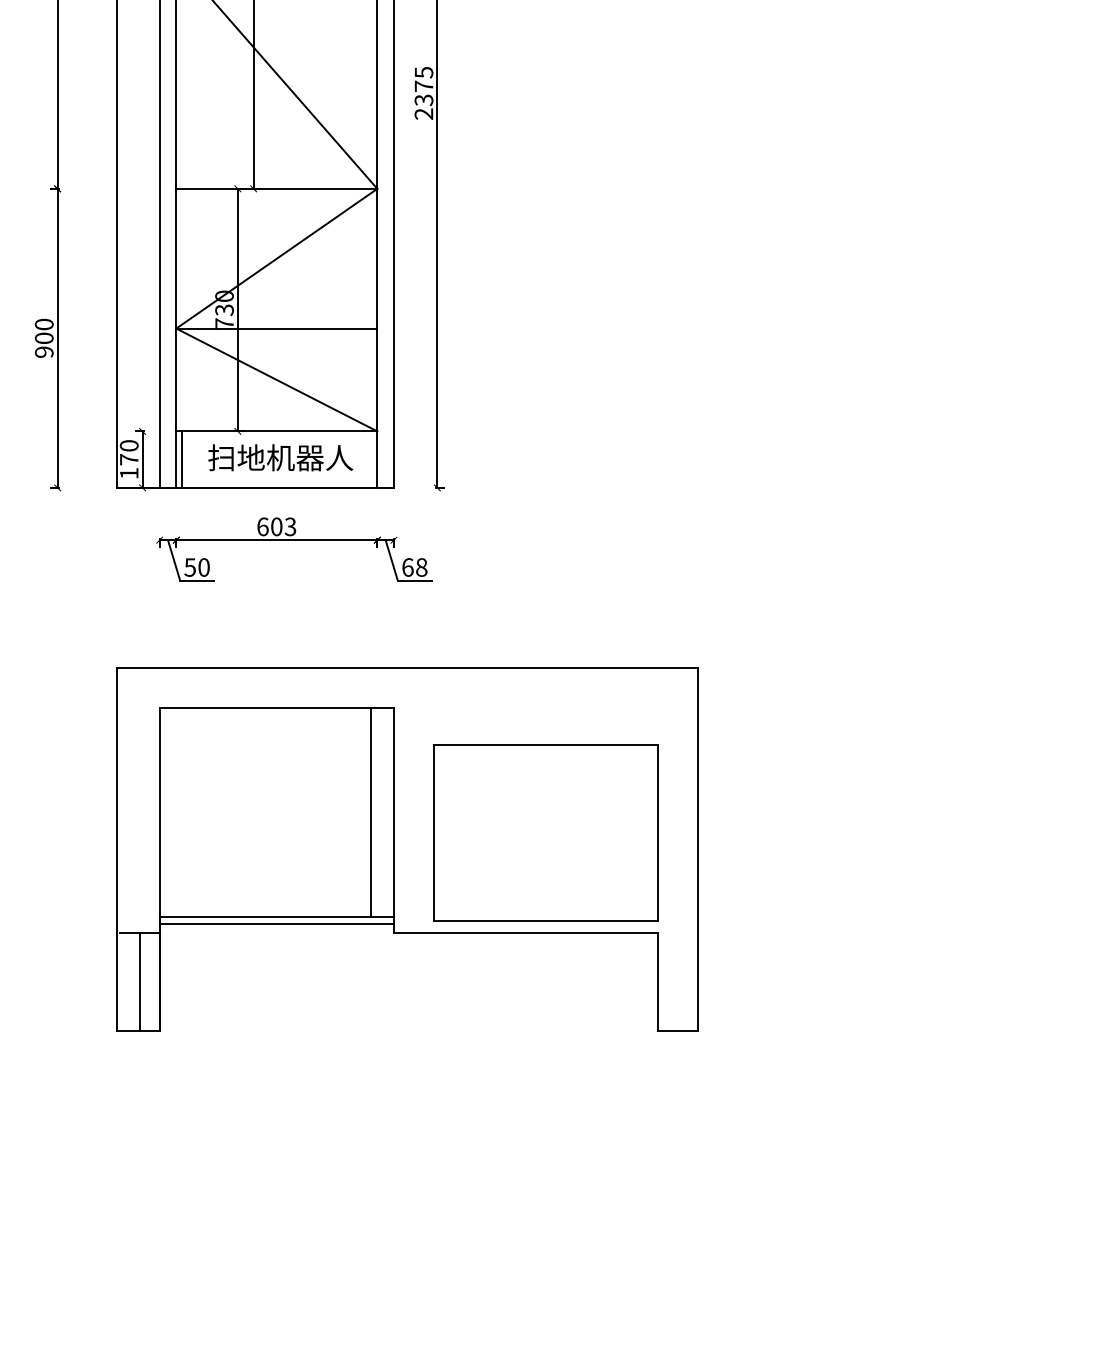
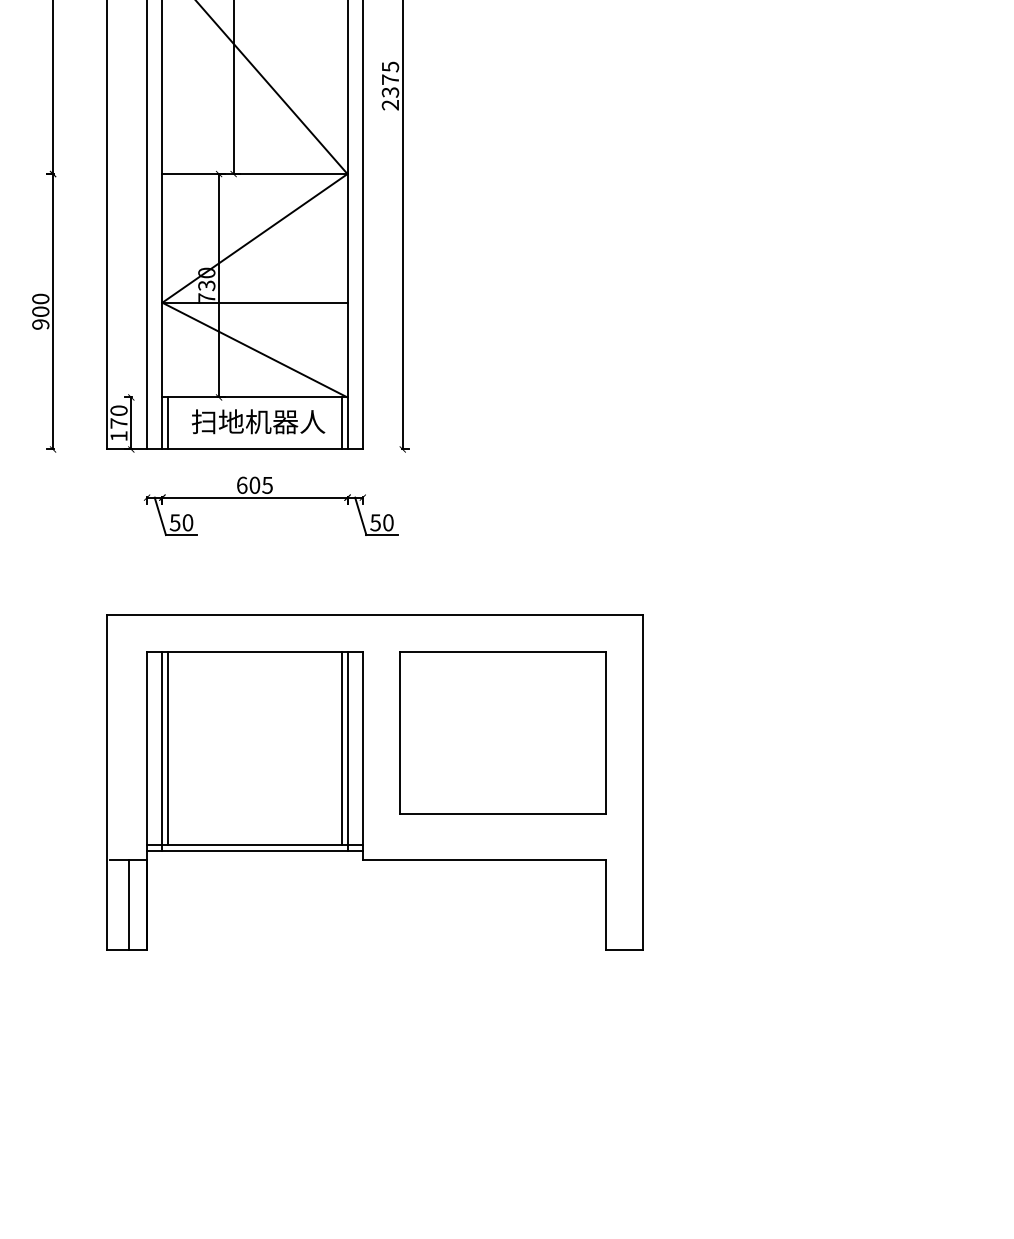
line: (371, 459) -> (342, 423), added
text: (290, 526) -> (267, 485), 603 -> 605
text: (414, 567) -> (381, 522), 68 -> 50
line: (182, 811) -> (168, 747), added
line: (176, 815) -> (162, 751), added
line: (377, 815) -> (347, 751), added
part: (545, 832) -> (502, 732), moved

